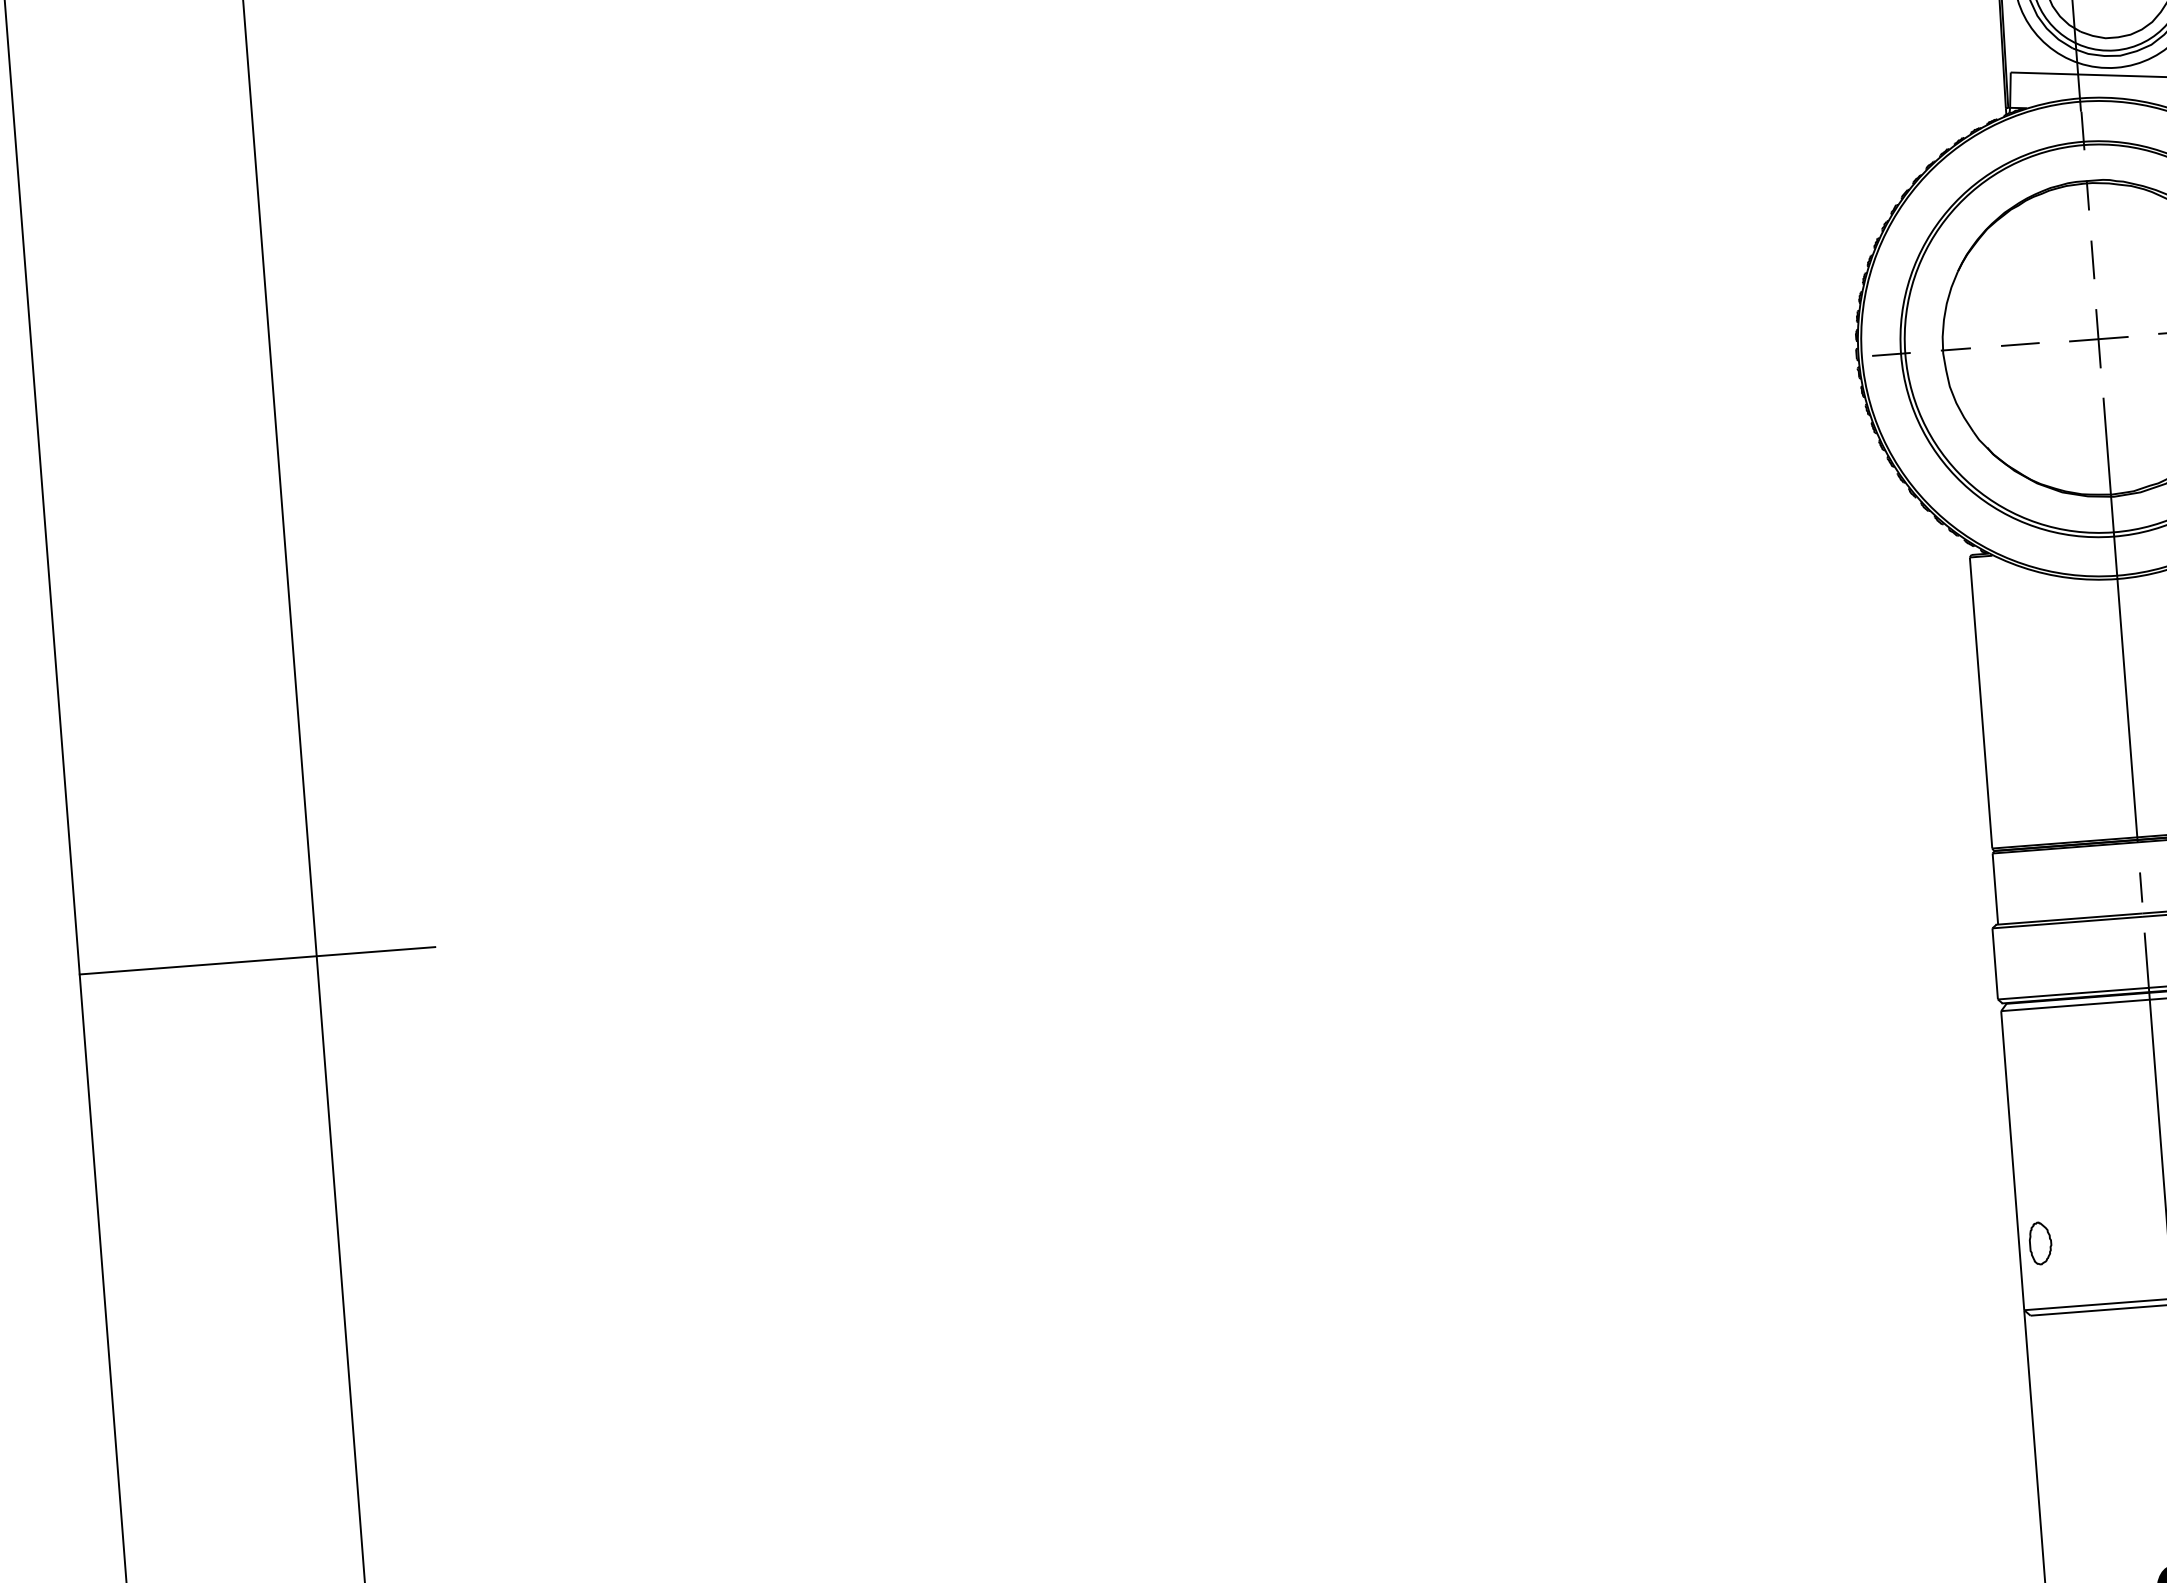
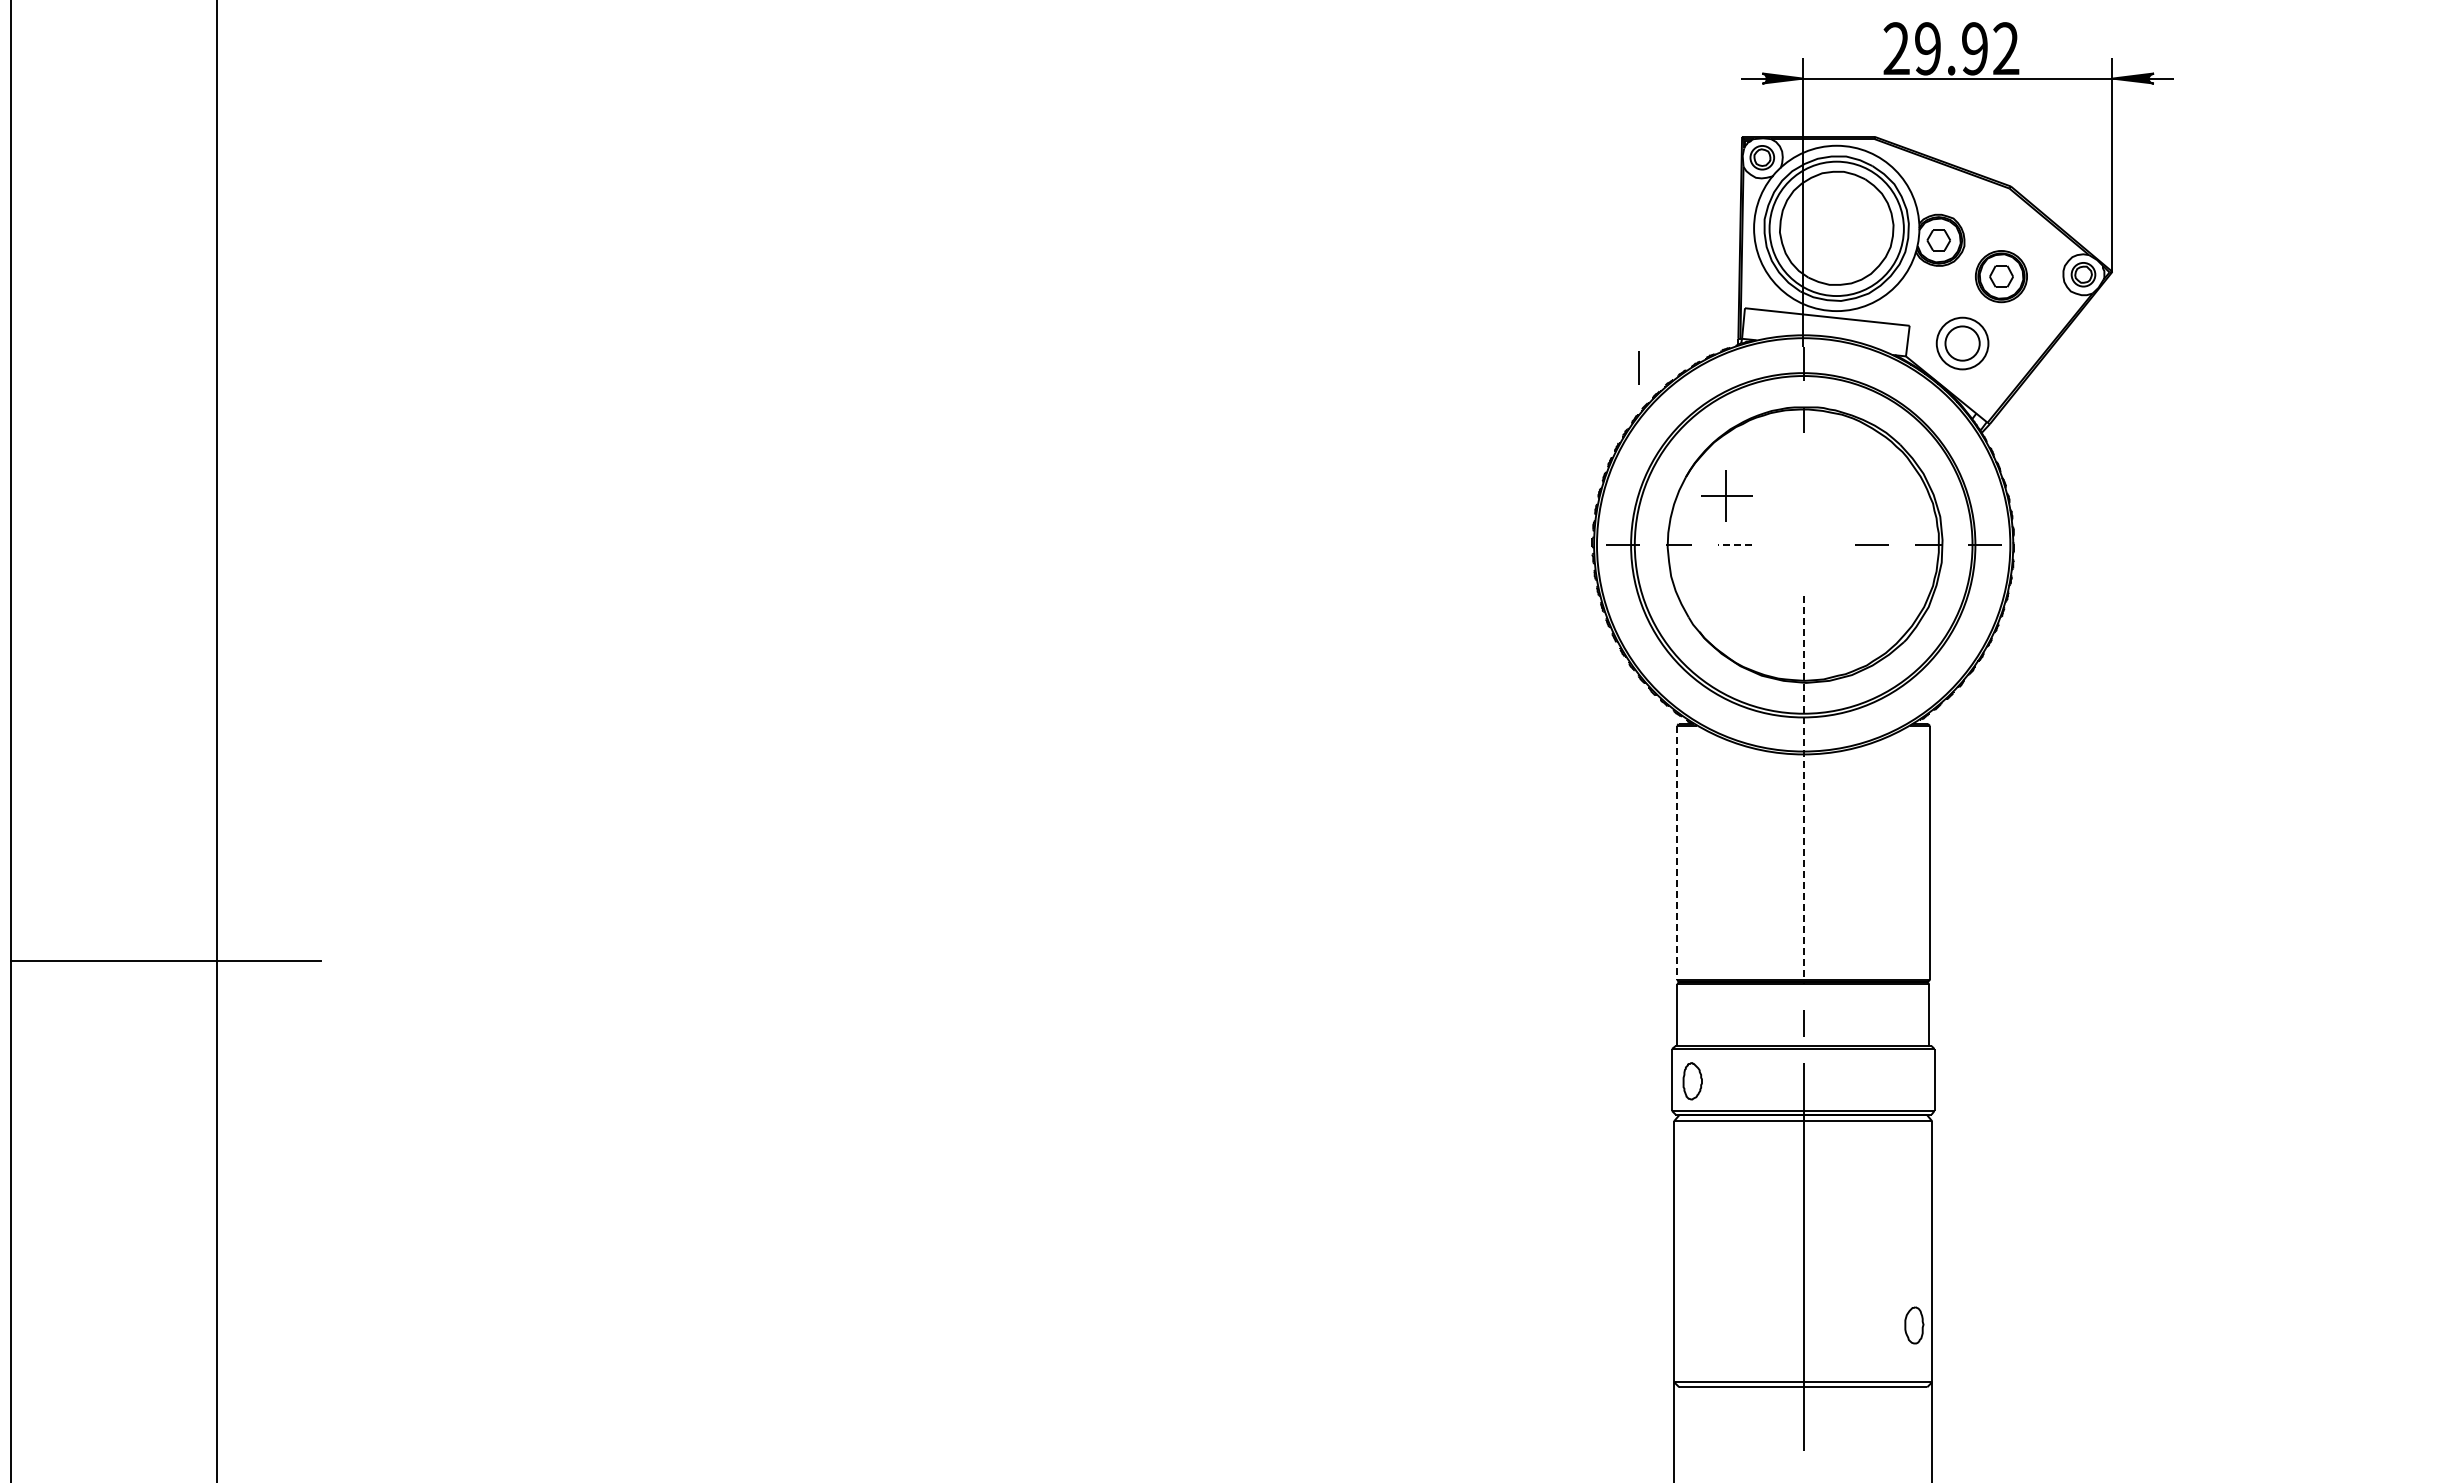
line: (2092, 259) -> (1638, 367), moved
part: (2098, 338) -> (1726, 495), moved
line: (2020, 344) -> (1735, 544), solid -> dashed
line: (2120, 620) -> (1803, 790), solid -> dashed
line: (1981, 702) -> (1677, 852), solid -> dashed
part: (2040, 1243) -> (1692, 1081), moved

